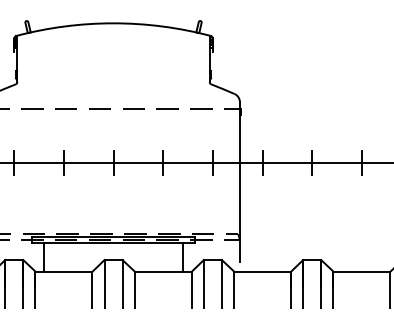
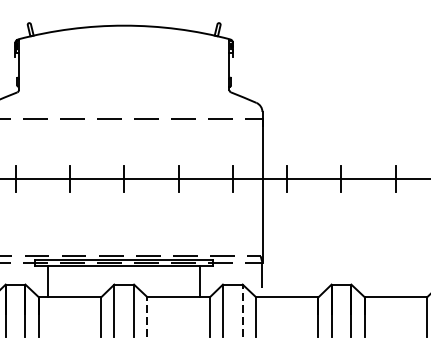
line: (221, 283) -> (242, 310), solid -> dashed
line: (134, 289) -> (147, 316), solid -> dashed

